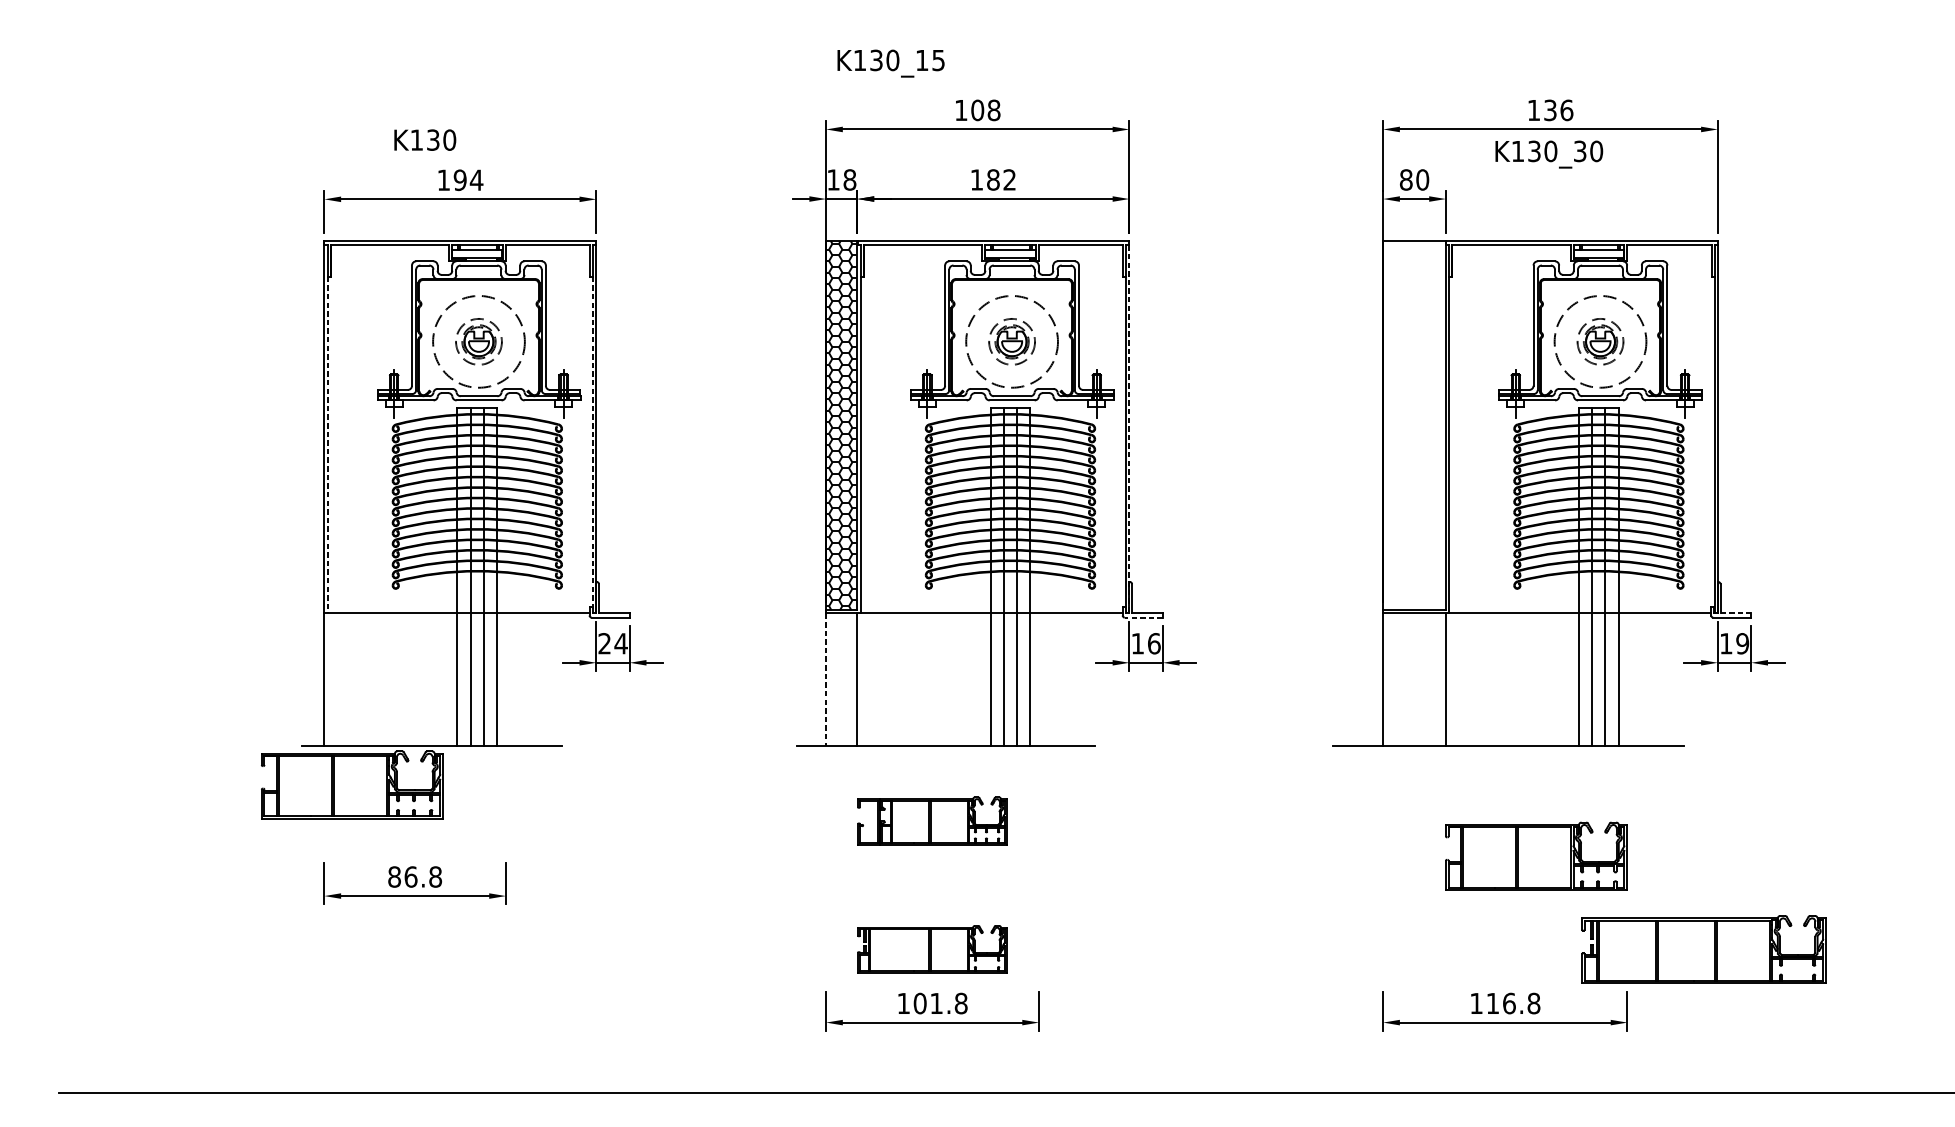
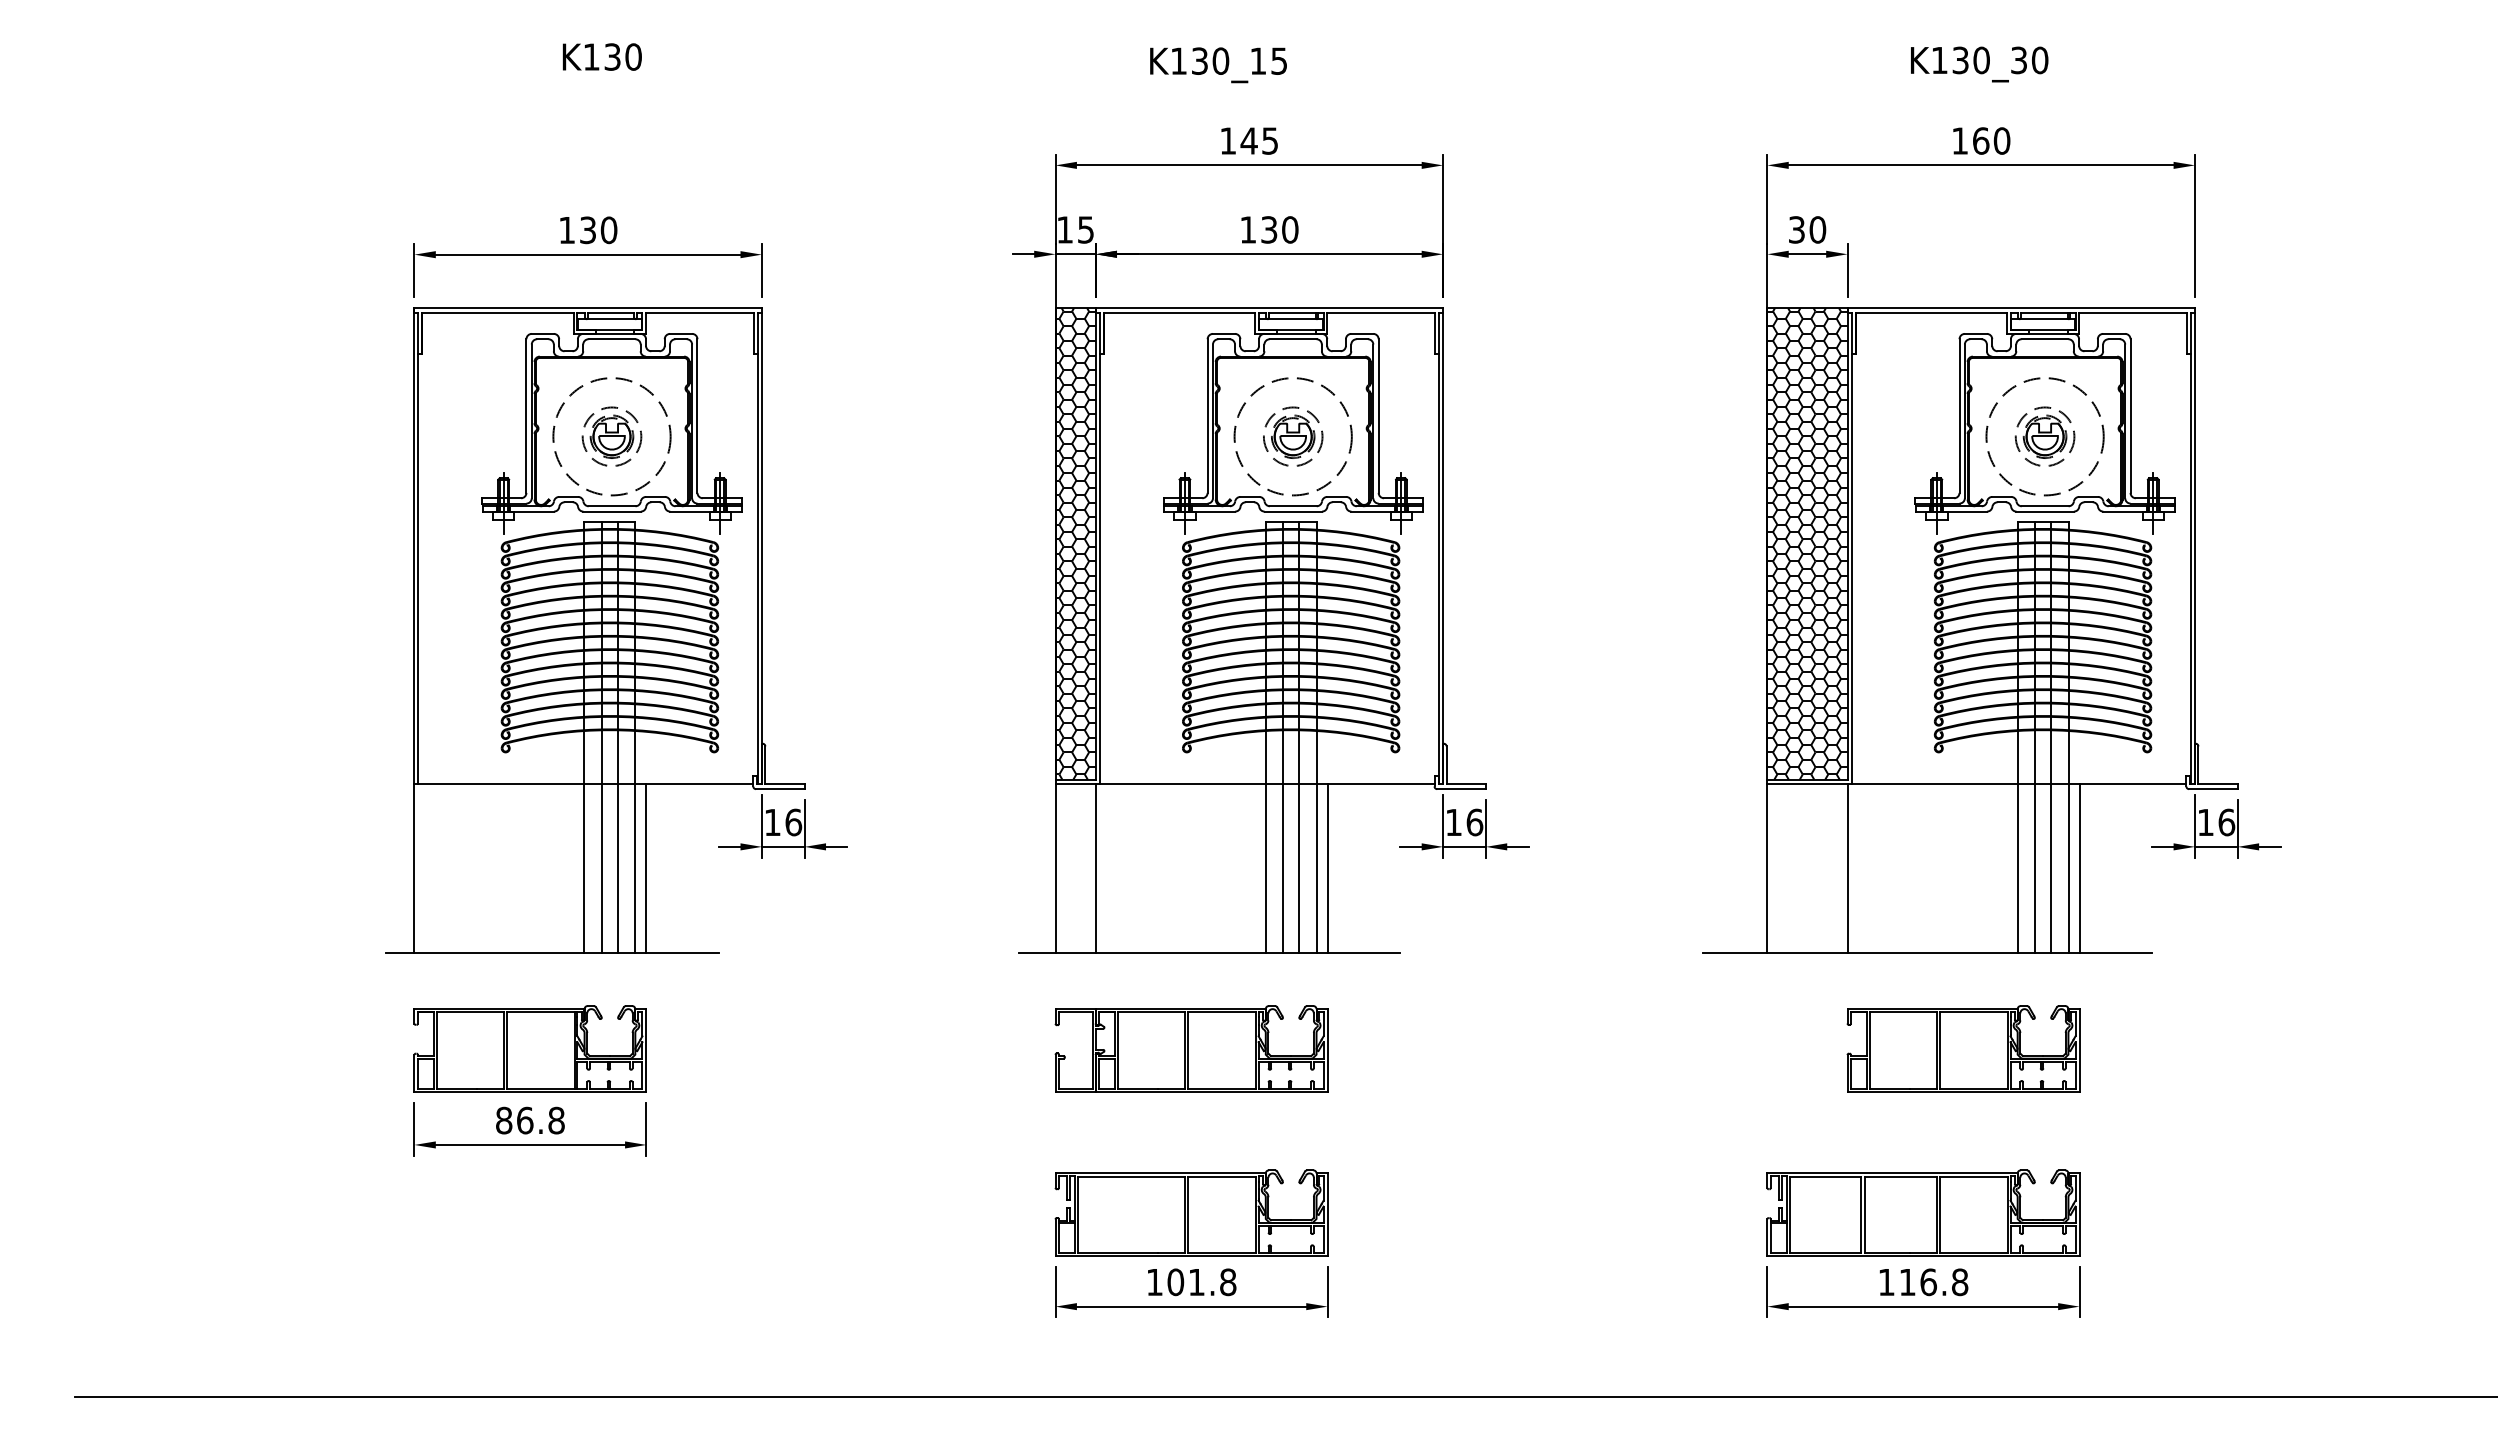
text: (891, 63) -> (1218, 65), moved
text: (985, 109) -> (1259, 140), 108 -> 145
text: (1558, 109) -> (1991, 140), 136 -> 160
text: (424, 139) -> (601, 56), moved
text: (1549, 154) -> (1979, 64), moved
text: (849, 179) -> (1085, 229), 18 -> 15
text: (1001, 179) -> (1279, 229), 182 -> 130
text: (1405, 179) -> (1796, 229), 80 -> 30
text: (468, 180) -> (598, 230), 194 -> 130
hatch: (1414, 425) -> (1807, 543), added
line: (1129, 430) -> (1443, 549), dashed -> solid
line: (327, 445) -> (418, 569), dashed -> solid
line: (592, 445) -> (757, 569), dashed -> solid
line: (1736, 613) -> (2218, 783), dashed -> solid
line: (1143, 617) -> (1461, 789), dashed -> solid
text: (613, 643) -> (783, 822), 24 -> 16
text: (1742, 643) -> (2226, 822), 19 -> 16
line: (505, 679) -> (646, 868), added
line: (826, 679) -> (1055, 868), dashed -> solid
line: (1038, 679) -> (1327, 868), added
line: (1627, 679) -> (2079, 868), added
part: (351, 784) -> (529, 1048), moved
part: (932, 820) -> (1191, 1048), size x1.43
part: (1536, 855) -> (1963, 1048), moved
part: (932, 948) -> (1191, 1212), size x1.43
part: (1704, 948) -> (1923, 1212), moved

